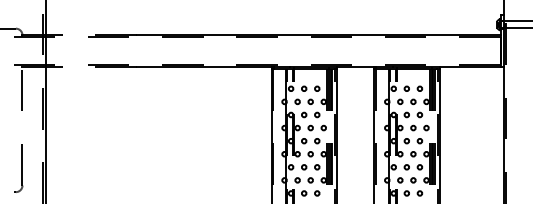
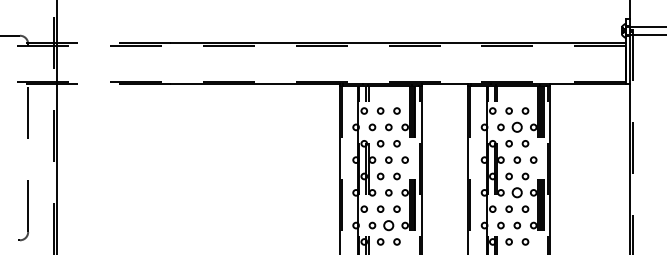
circle: (413, 102) -> (517, 127), size x1.6
circle: (413, 153) -> (517, 192), size x1.6
circle: (310, 180) -> (388, 225), size x1.6

